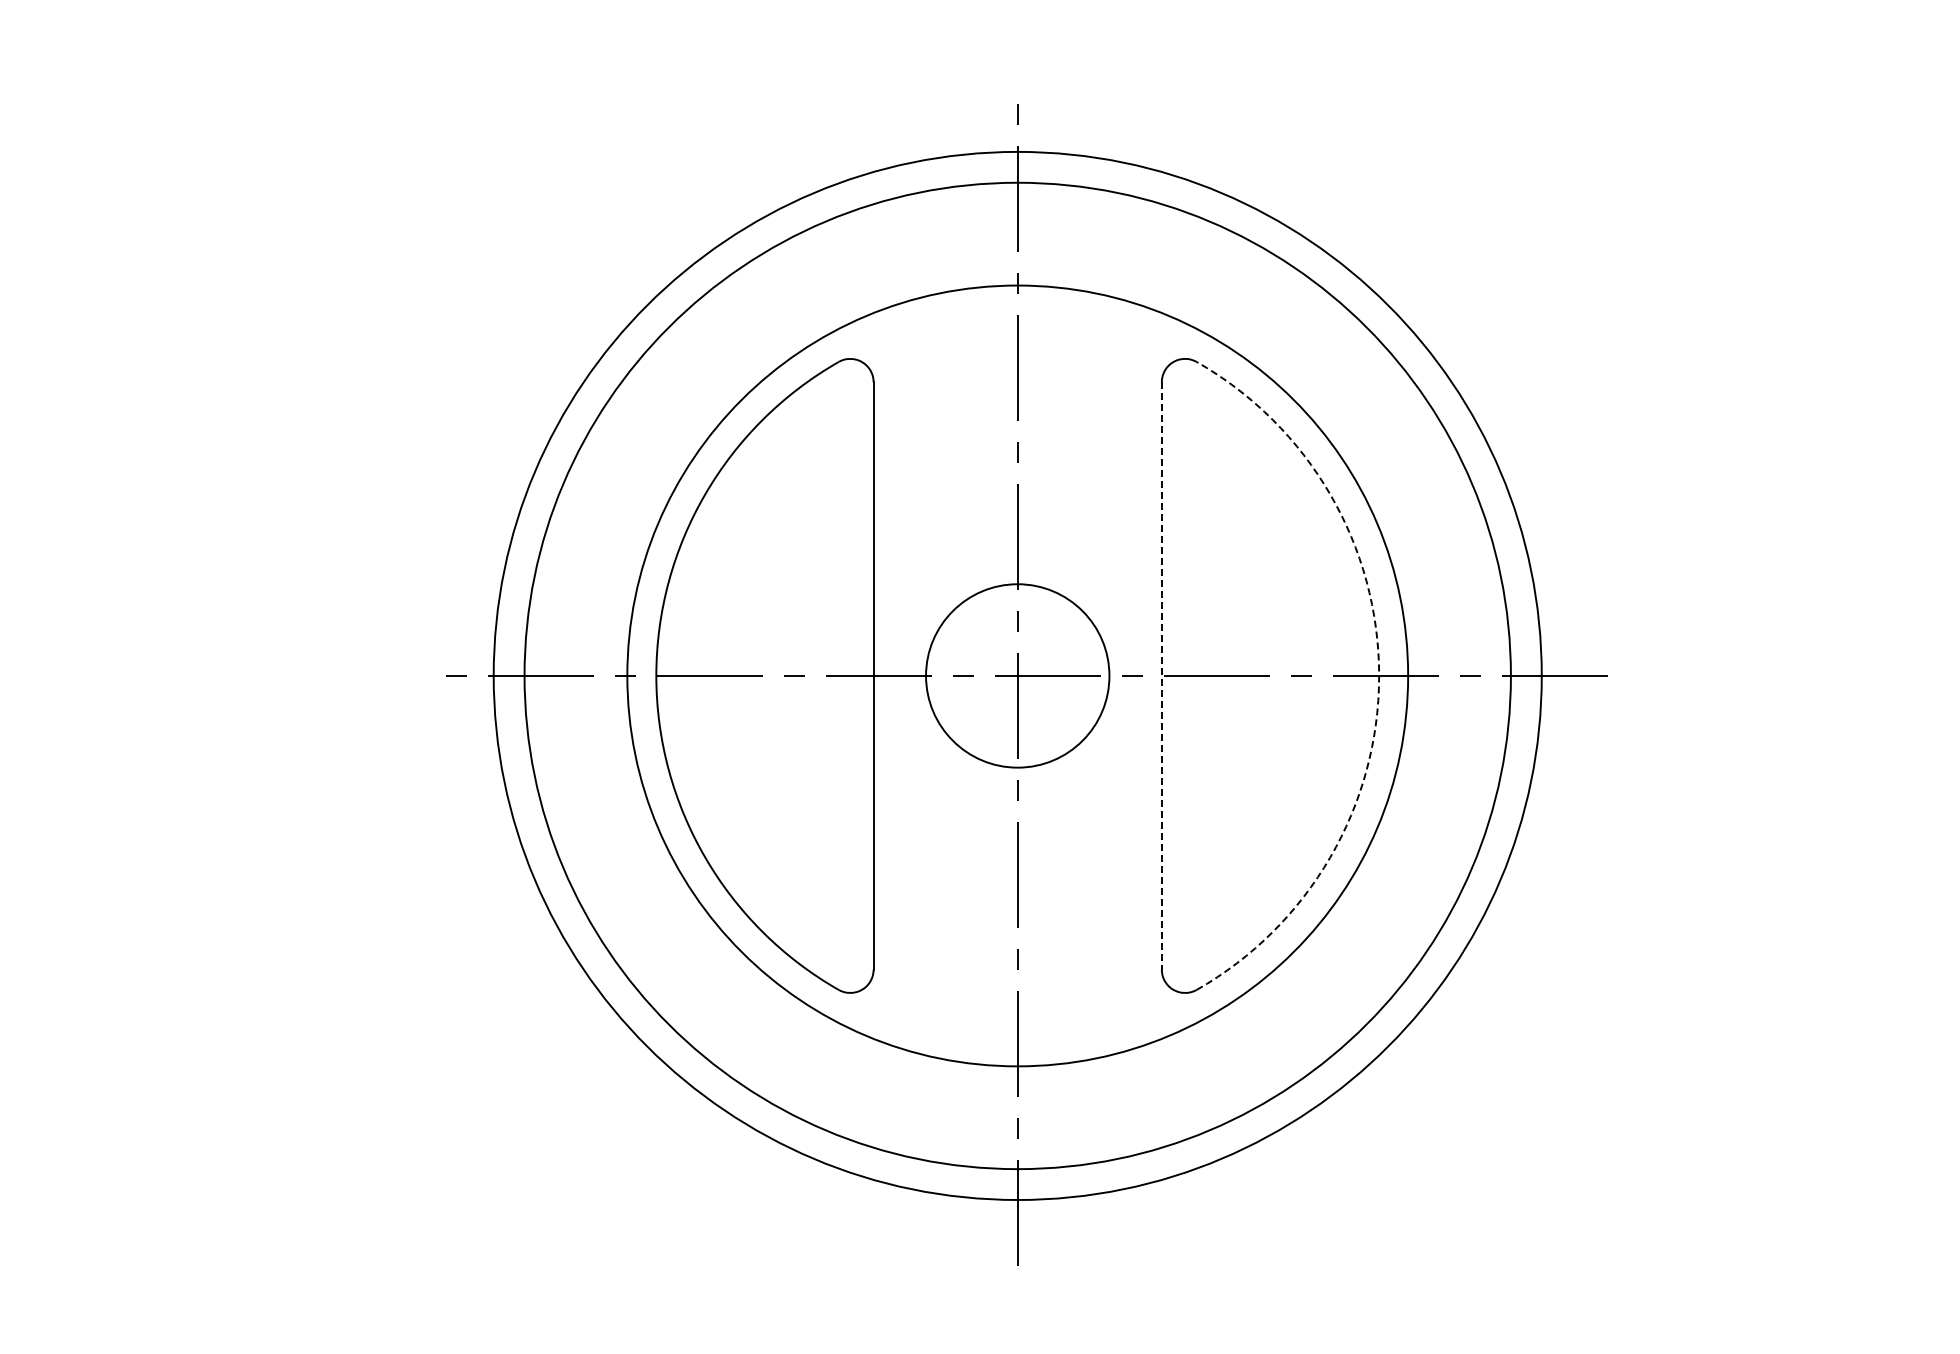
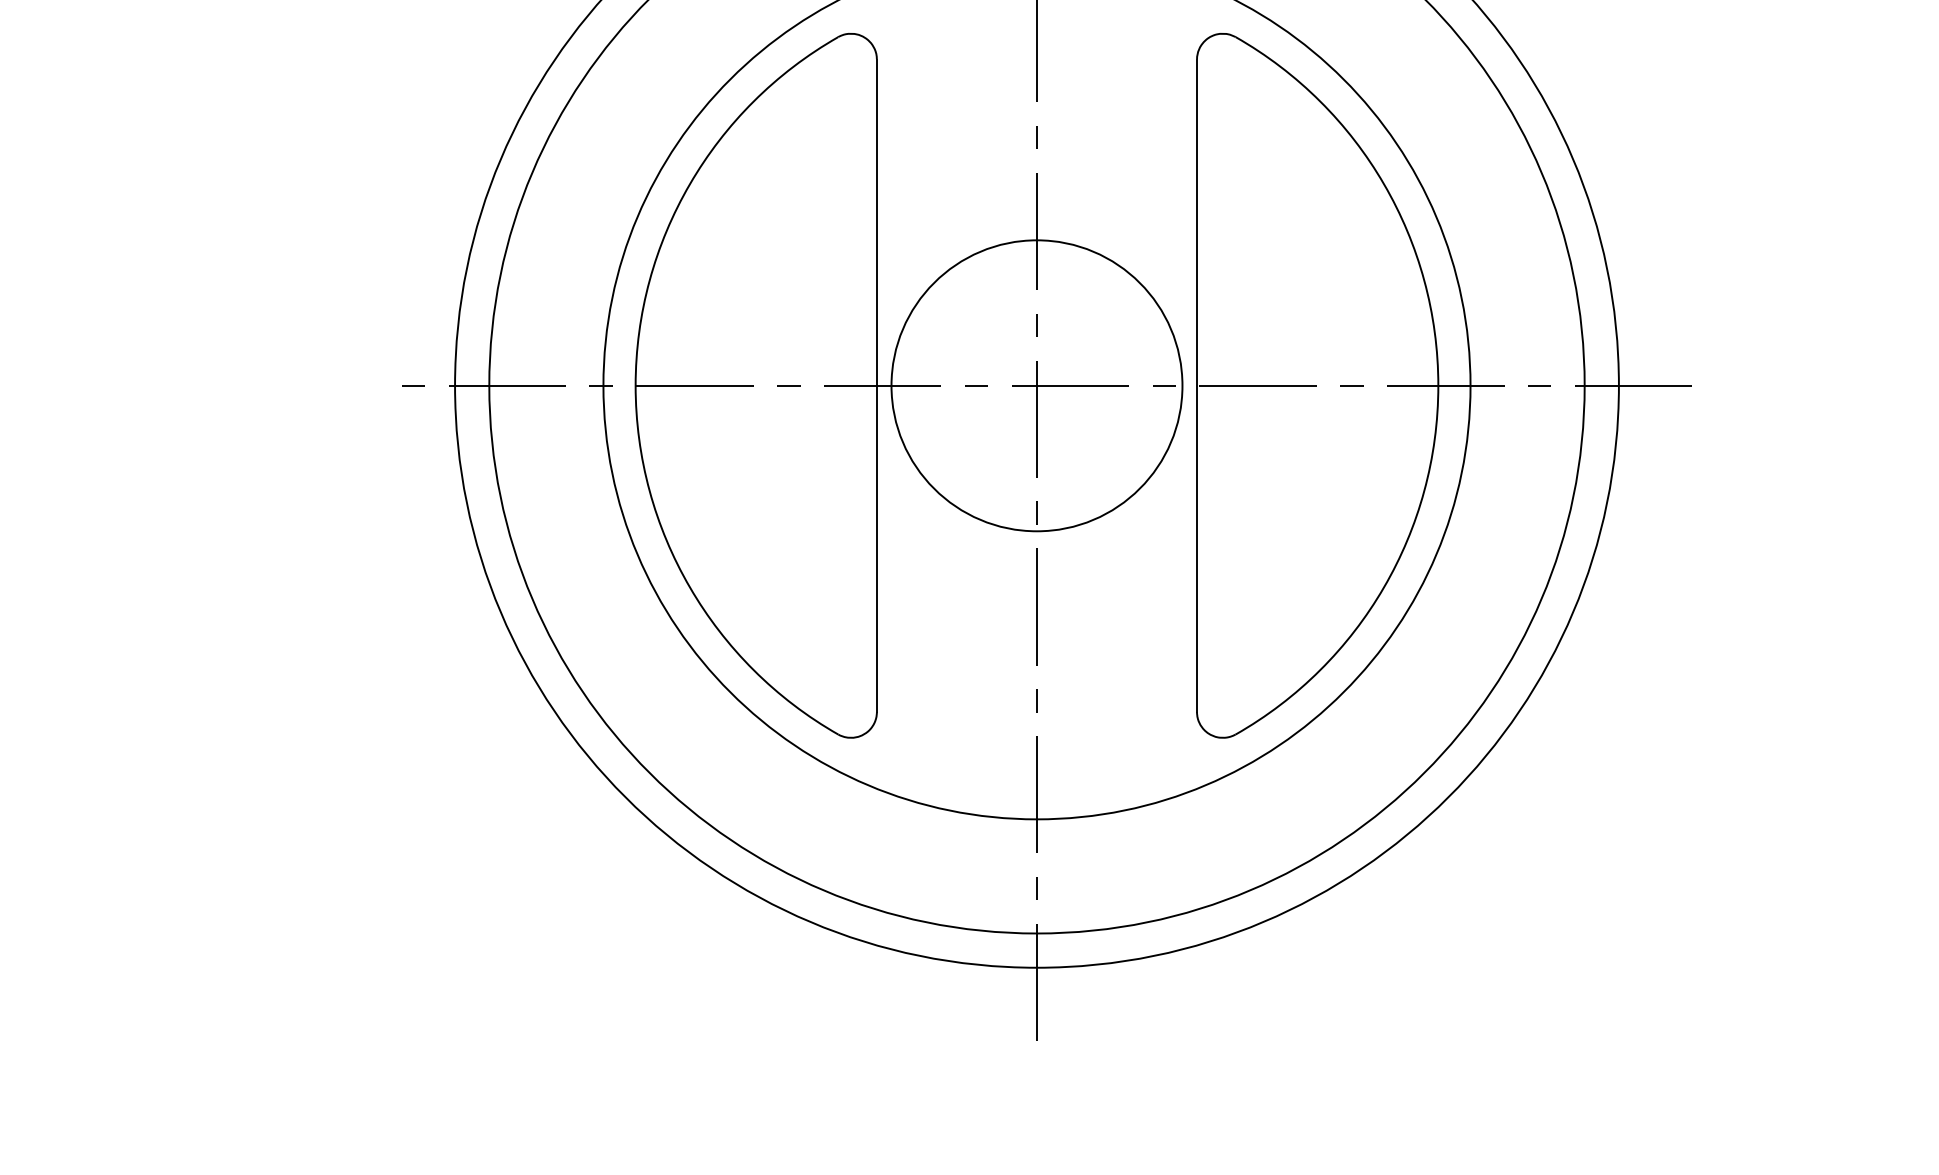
circle: (1017, 675) -> (1036, 385), size x1.43
line: (1161, 675) -> (1196, 385), dashed -> solid
arc: (1379, 675) -> (1438, 385), dashed -> solid

